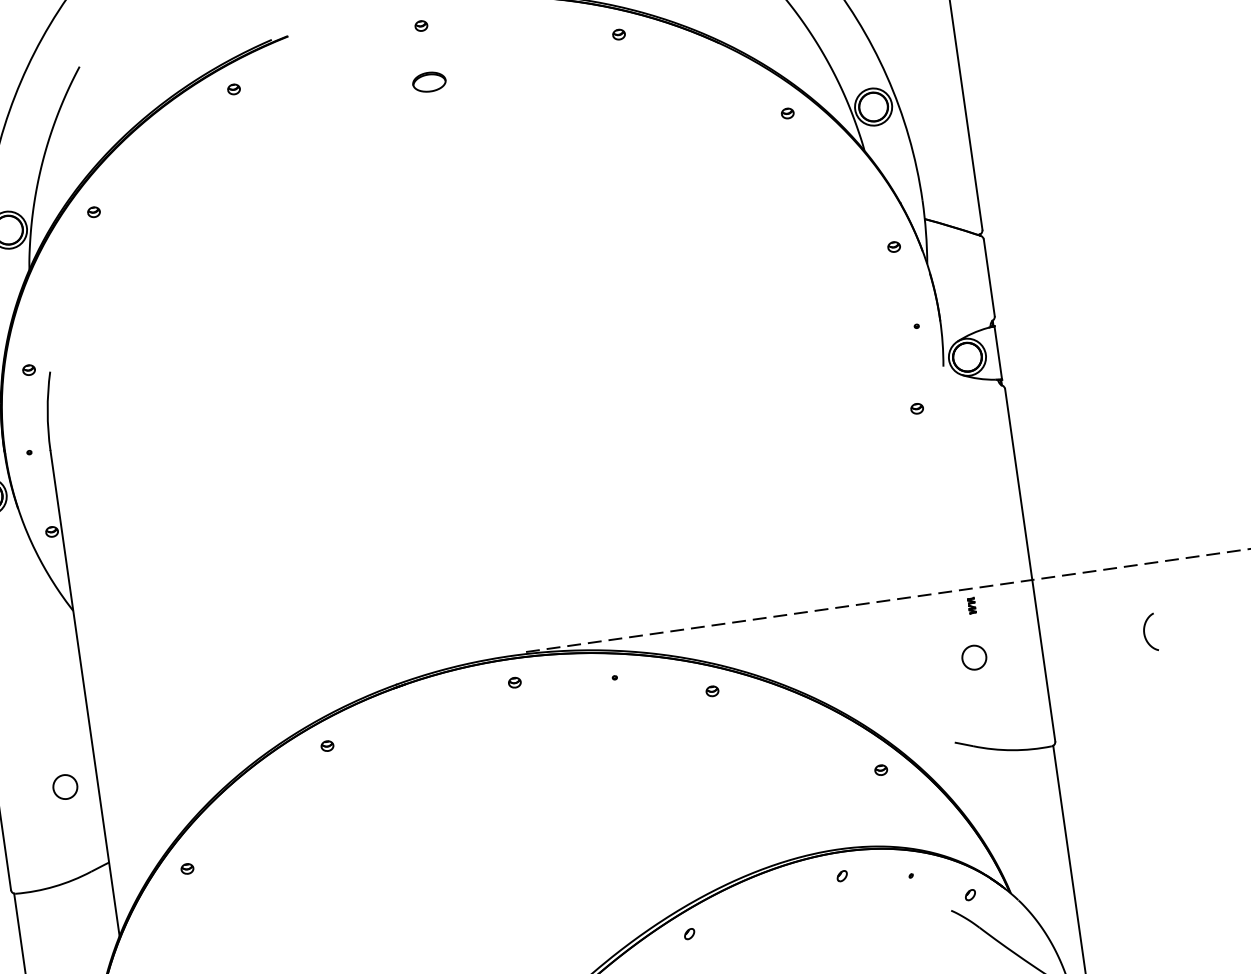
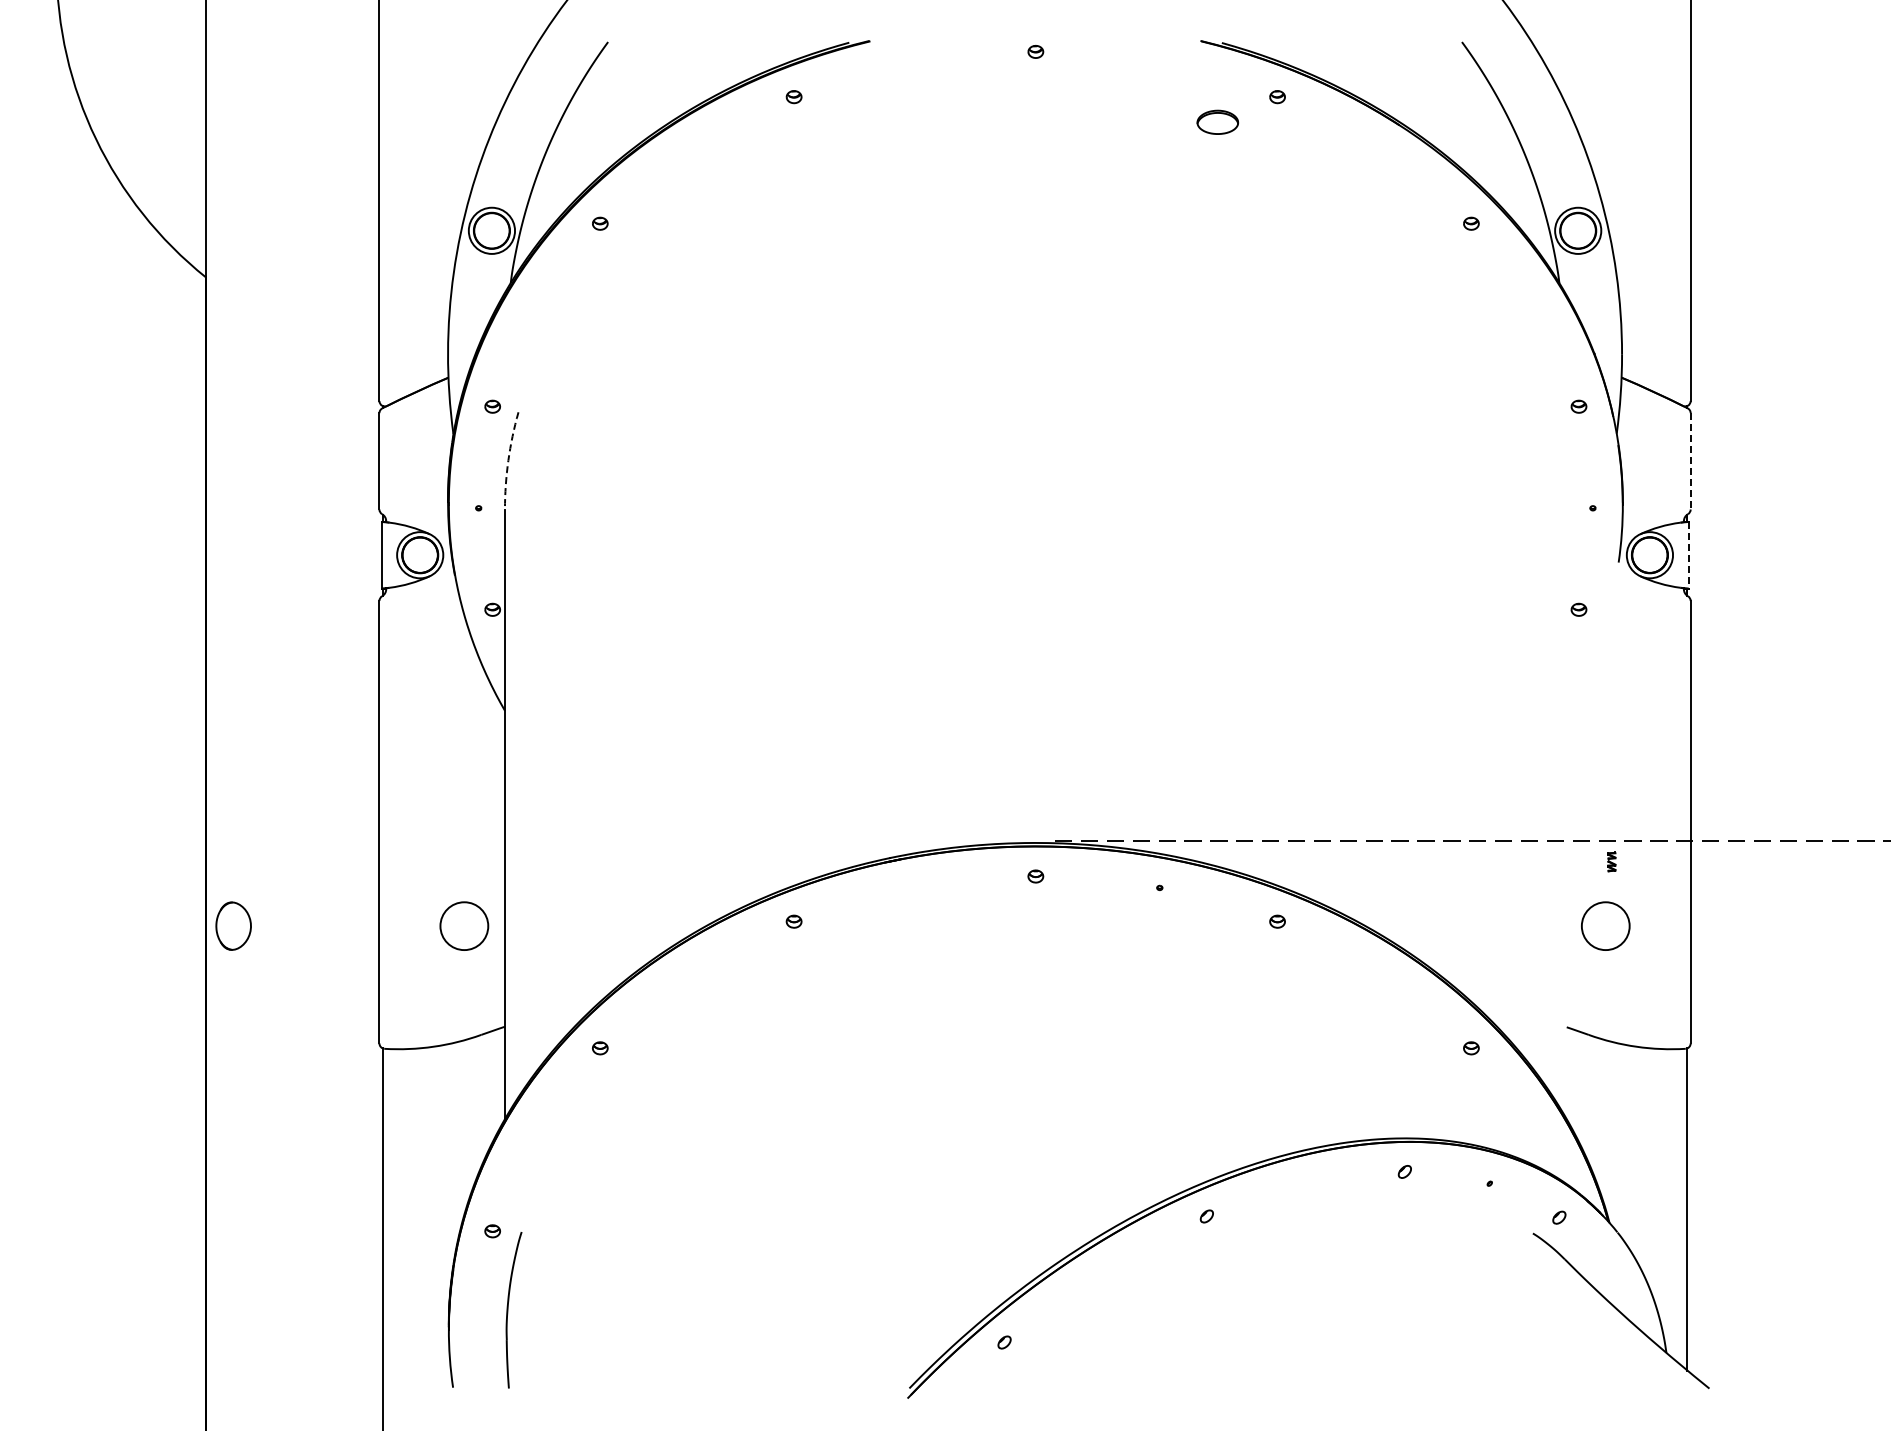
part: (429, 81) -> (1217, 121), moved
line: (989, 278) -> (1690, 461), solid -> dashed
line: (998, 353) -> (1688, 555), solid -> dashed
arc: (47, 411) -> (508, 460), solid -> dashed
curve: (1145, 632) -> (1820, 924), removed
circle: (974, 657) -> (1605, 926), size x1.6
circle: (65, 787) -> (464, 926), size x1.6

